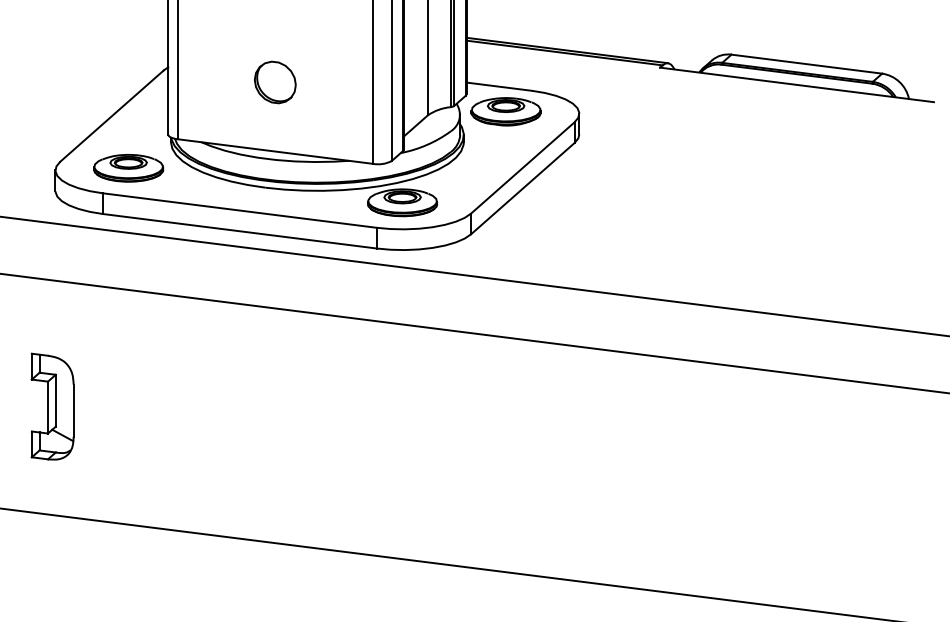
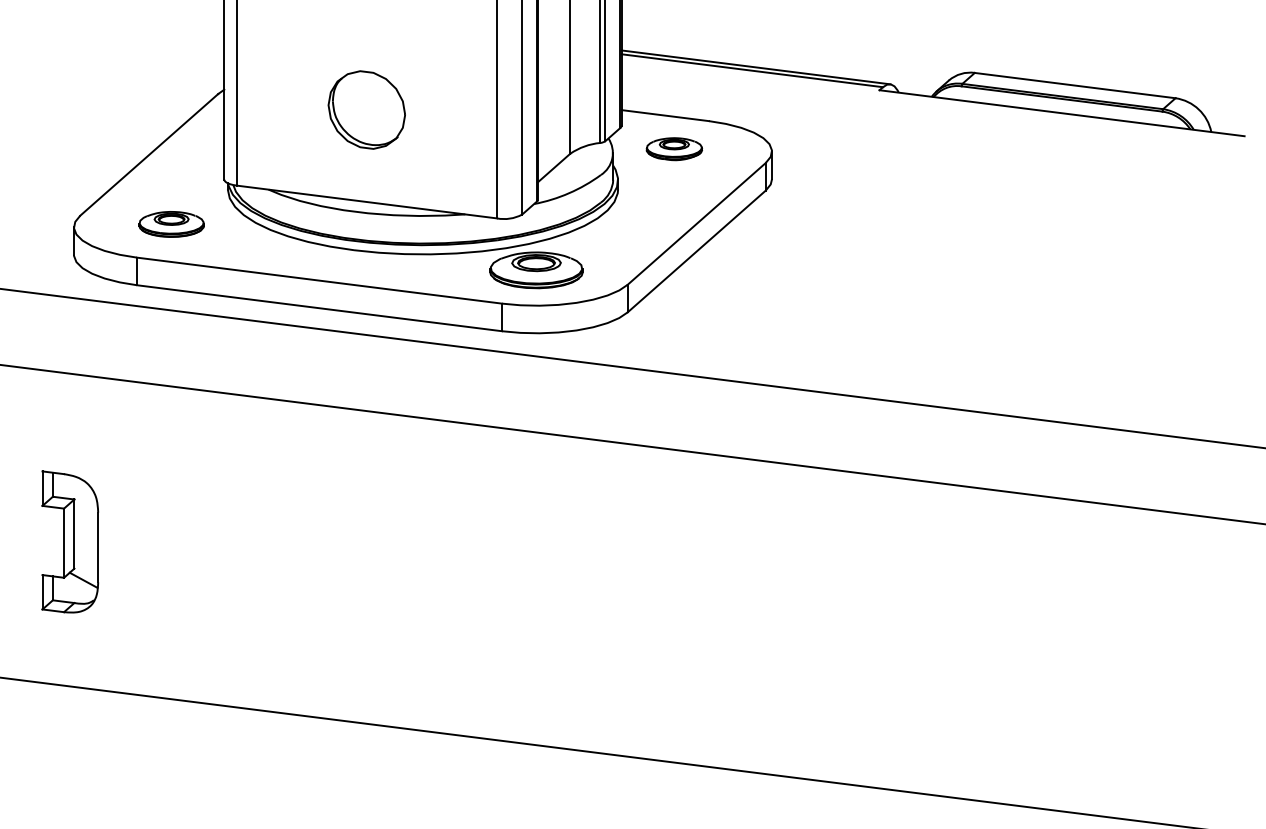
part: (275, 82) -> (367, 110), size x1.4
part: (505, 111) -> (673, 148), size x0.6
part: (128, 168) -> (171, 224), size x0.7

